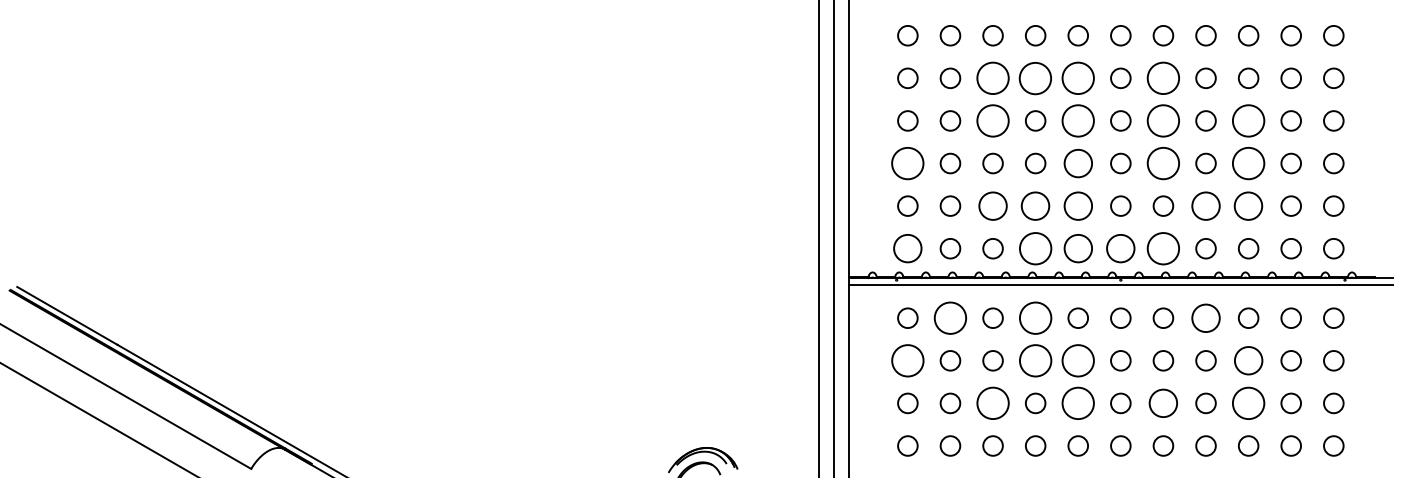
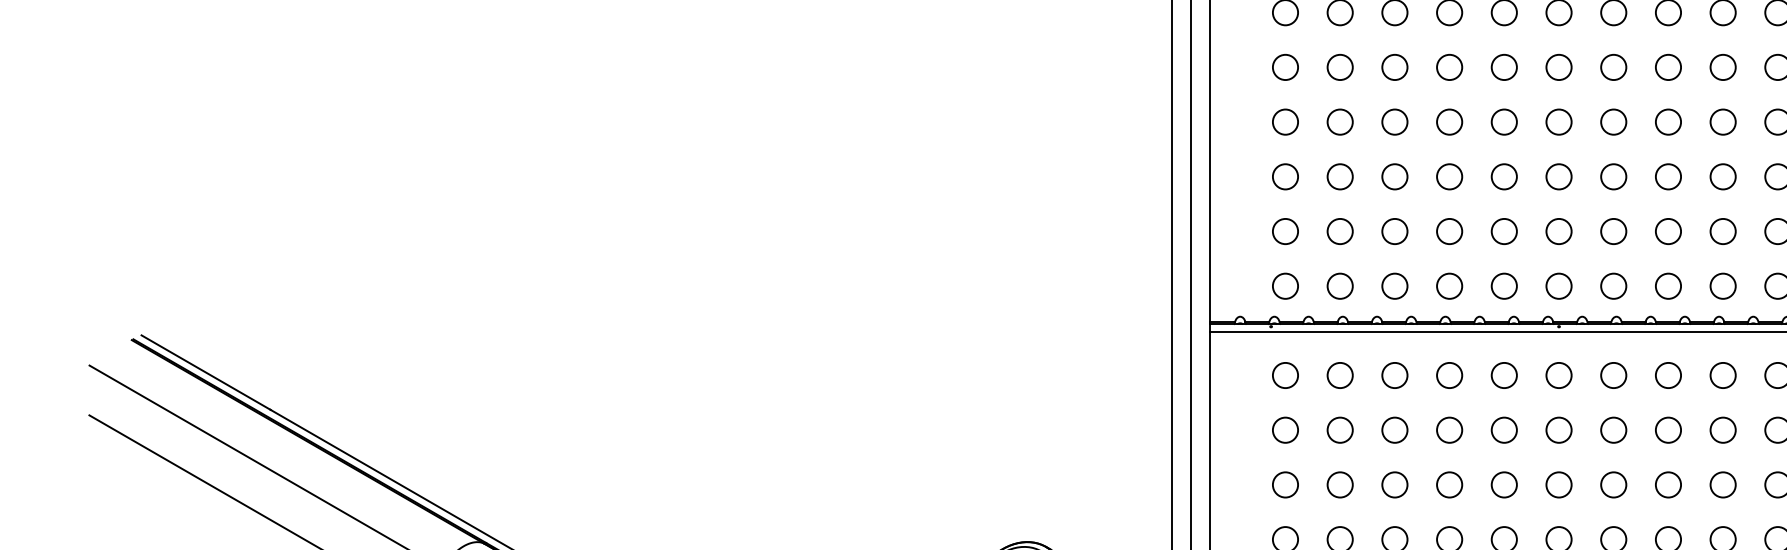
circle: (1035, 77) -> (1449, 66), size x0.62
circle: (992, 78) -> (1394, 67), size x0.62
circle: (1078, 78) -> (1504, 67), size x0.62
circle: (1163, 78) -> (1613, 67), size x0.62
circle: (992, 120) -> (1394, 121), size x0.62
circle: (1078, 120) -> (1504, 121), size x0.62
circle: (1163, 120) -> (1613, 121), size x0.62
circle: (1248, 120) -> (1723, 121), size x0.62
circle: (907, 163) -> (1285, 176), size x0.62
circle: (1077, 163) -> (1503, 176), size x0.71
circle: (1163, 163) -> (1613, 176), size x0.62
circle: (1248, 163) -> (1723, 176), size x0.62
circle: (992, 205) -> (1394, 230), size x0.71
circle: (1035, 205) -> (1449, 230), size x0.71
circle: (1077, 205) -> (1503, 230), size x0.71
circle: (1205, 205) -> (1667, 230), size x0.71
circle: (1248, 205) -> (1723, 230), size x0.71
circle: (907, 248) -> (1285, 285), size x0.71
circle: (1035, 248) -> (1449, 285), size x0.62
circle: (1077, 248) -> (1503, 285), size x0.71
circle: (1120, 248) -> (1558, 285), size x0.71
circle: (1163, 248) -> (1613, 285), size x0.62
circle: (1205, 317) -> (1667, 374), size x0.71
circle: (950, 318) -> (1340, 375), size x0.62
circle: (1035, 318) -> (1449, 375), size x0.62
circle: (907, 360) -> (1285, 429), size x0.62
circle: (1035, 360) -> (1449, 429), size x0.62
circle: (1078, 360) -> (1504, 429), size x0.62
circle: (1248, 360) -> (1723, 429), size x0.71
circle: (992, 403) -> (1394, 485), size x0.62
circle: (1078, 403) -> (1504, 485), size x0.62
circle: (1163, 403) -> (1613, 485), size x0.71
circle: (1248, 403) -> (1723, 485), size x0.62

